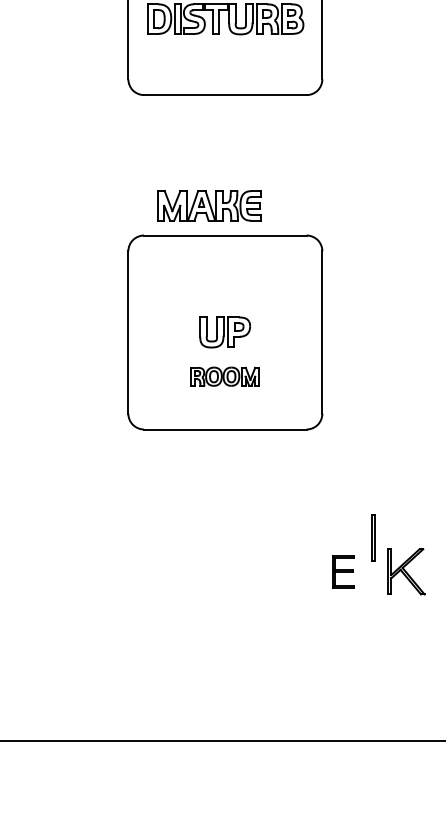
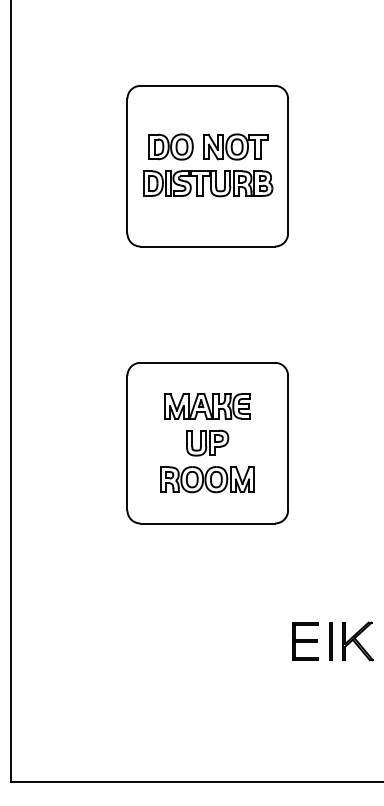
part: (209, 206) -> (207, 406), moved
part: (225, 376) -> (207, 479), size x1.67
line: (373, 538) -> (330, 641), moved
part: (343, 571) -> (305, 641), size x1.43

